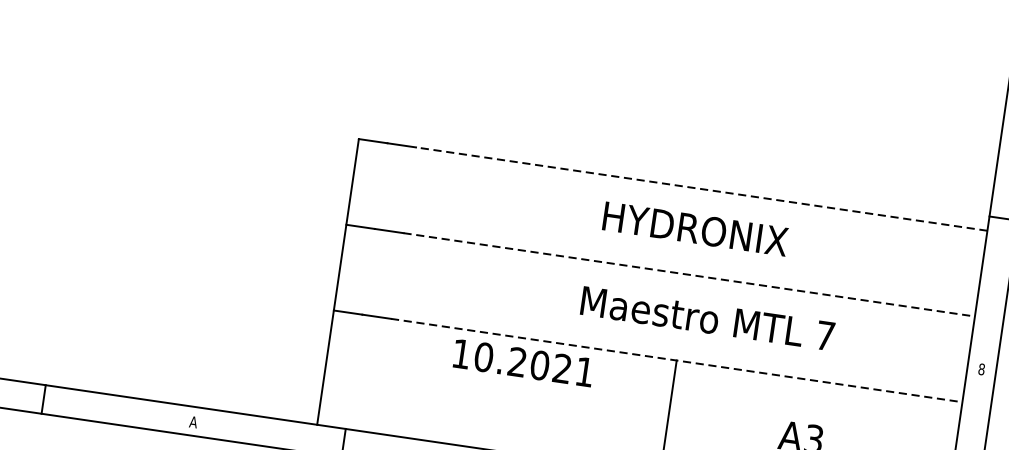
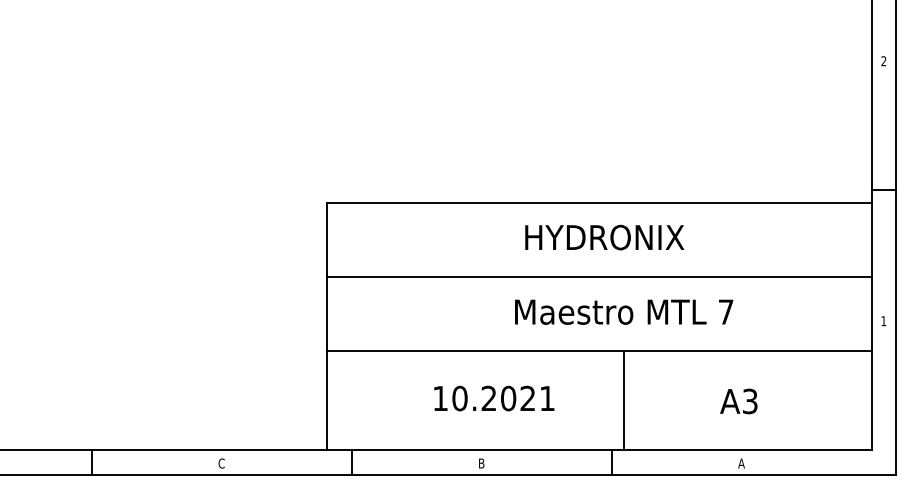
line: (701, 188) -> (623, 202), dashed -> solid
text: (695, 228) -> (604, 237), moved
line: (688, 275) -> (623, 277), dashed -> solid
text: (708, 318) -> (624, 311), moved
line: (676, 360) -> (623, 351), dashed -> solid
text: (523, 363) -> (494, 398), moved
text: (981, 369) -> (883, 321), 8 -> 1
text: (193, 422) -> (221, 463), A -> C

